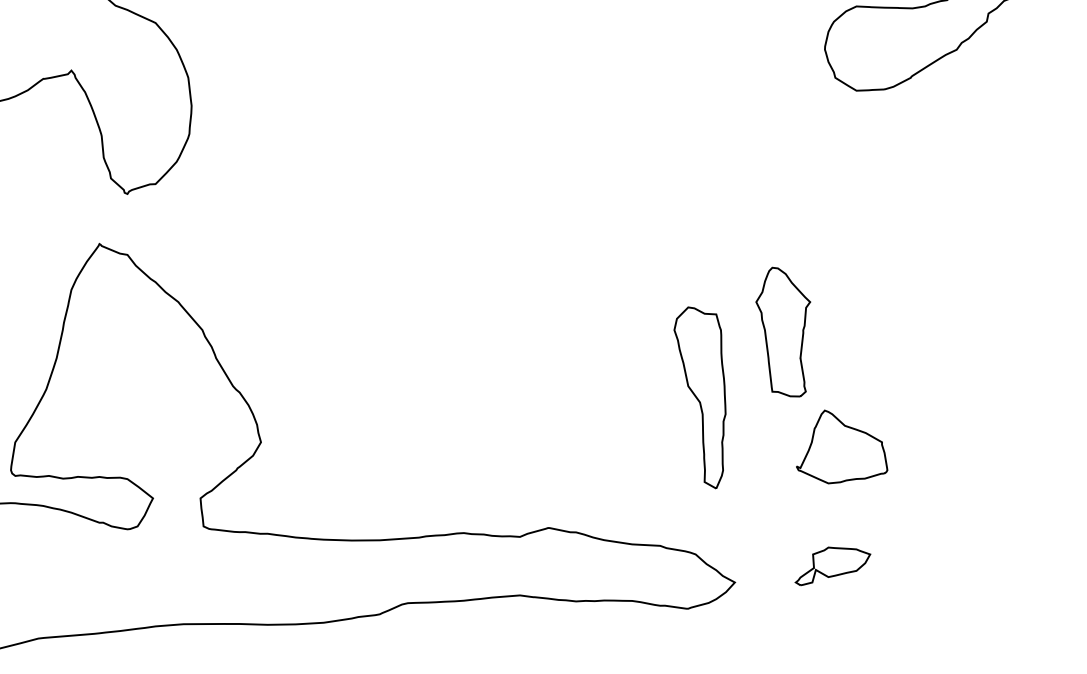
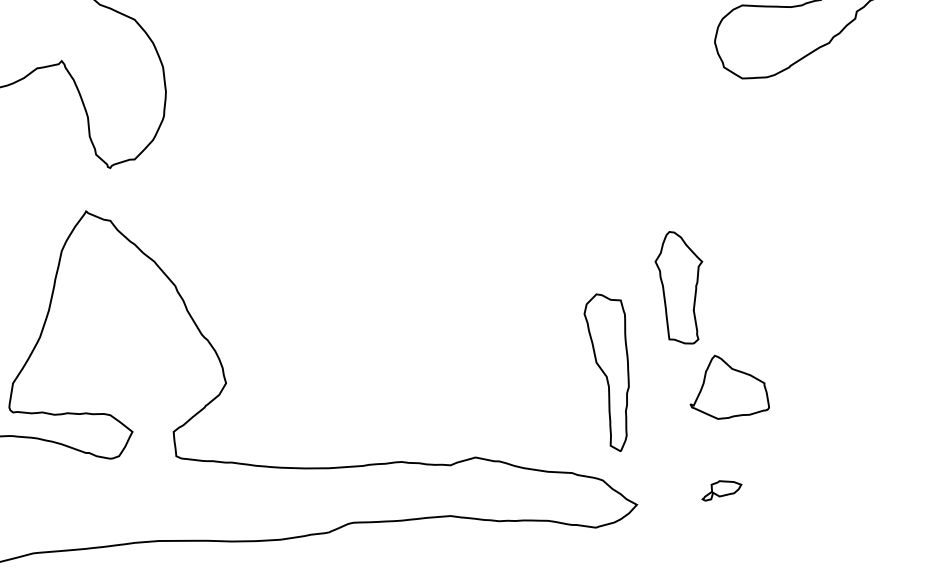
part: (699, 397) -> (606, 372), moved
part: (832, 565) -> (721, 490), size x0.6

